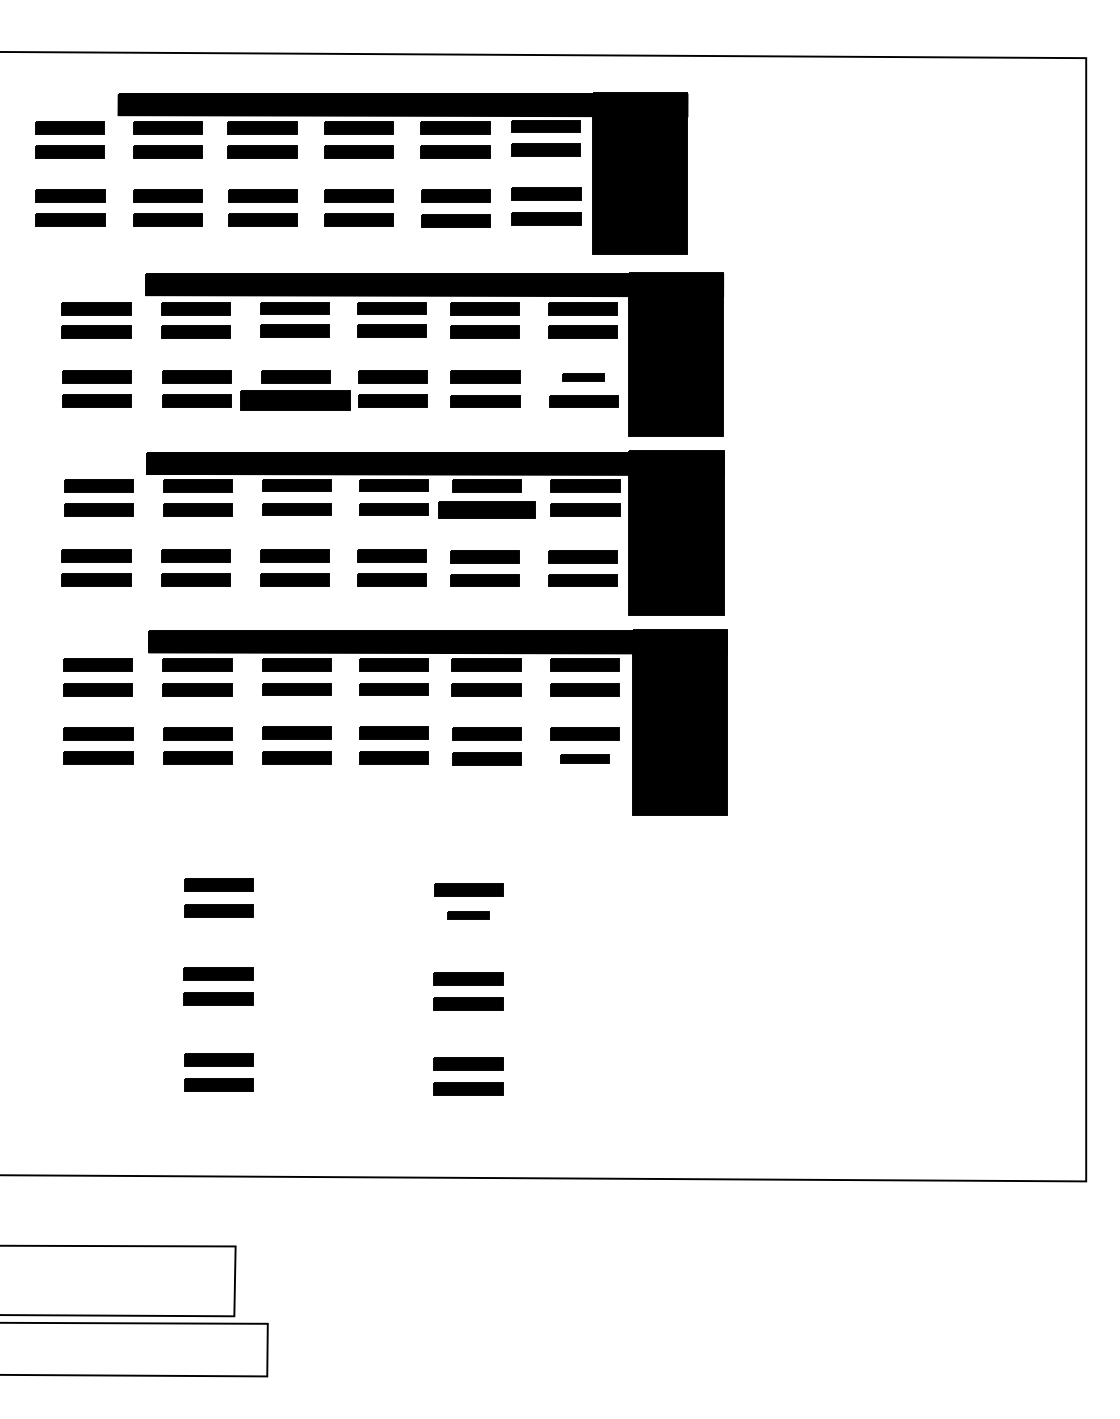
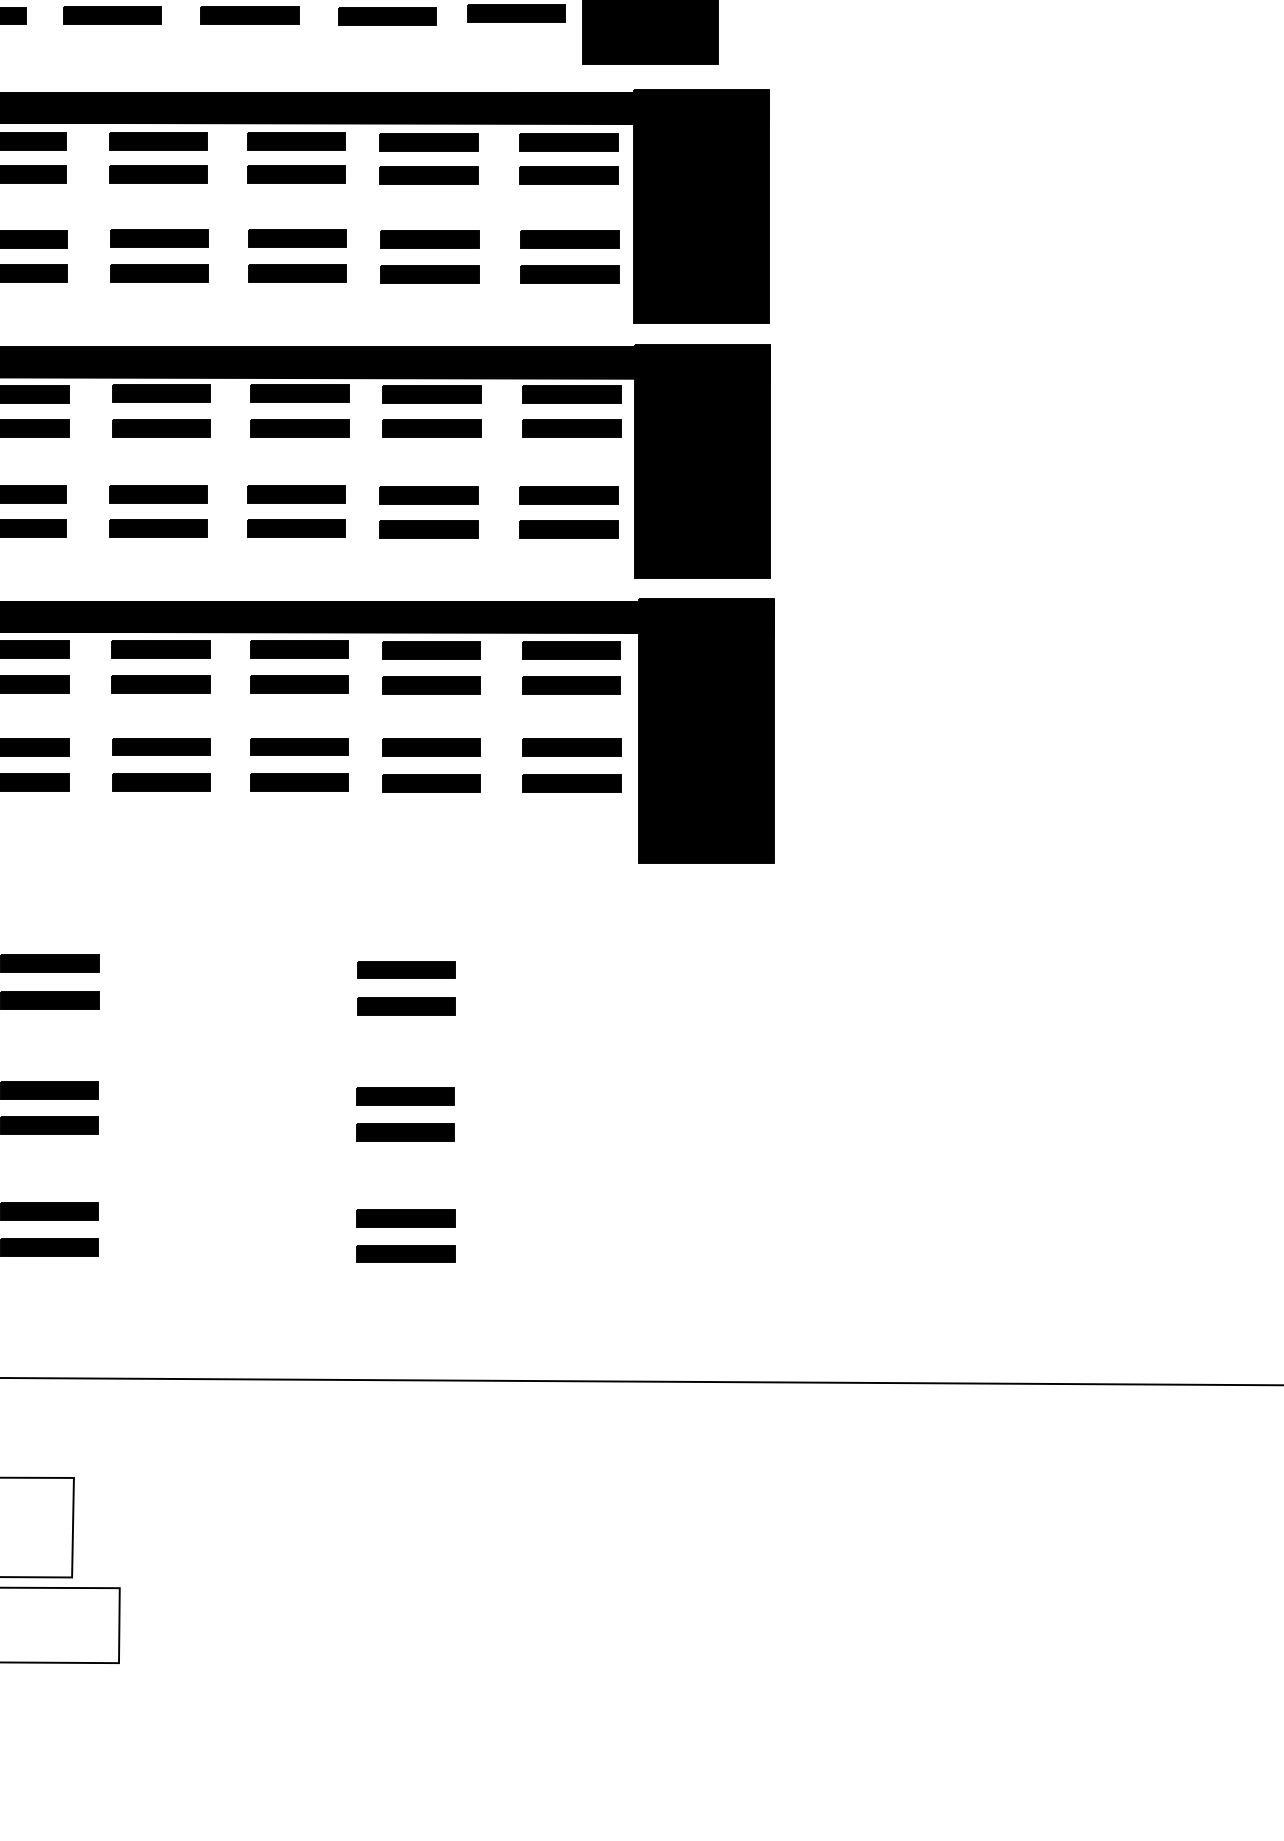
part: (583, 376) -> (569, 238), size x1.67
part: (295, 400) -> (159, 272), size x0.62
part: (486, 509) -> (431, 428), size x0.71
part: (584, 758) -> (570, 782), size x1.43
part: (468, 915) -> (405, 1006), size x1.67

